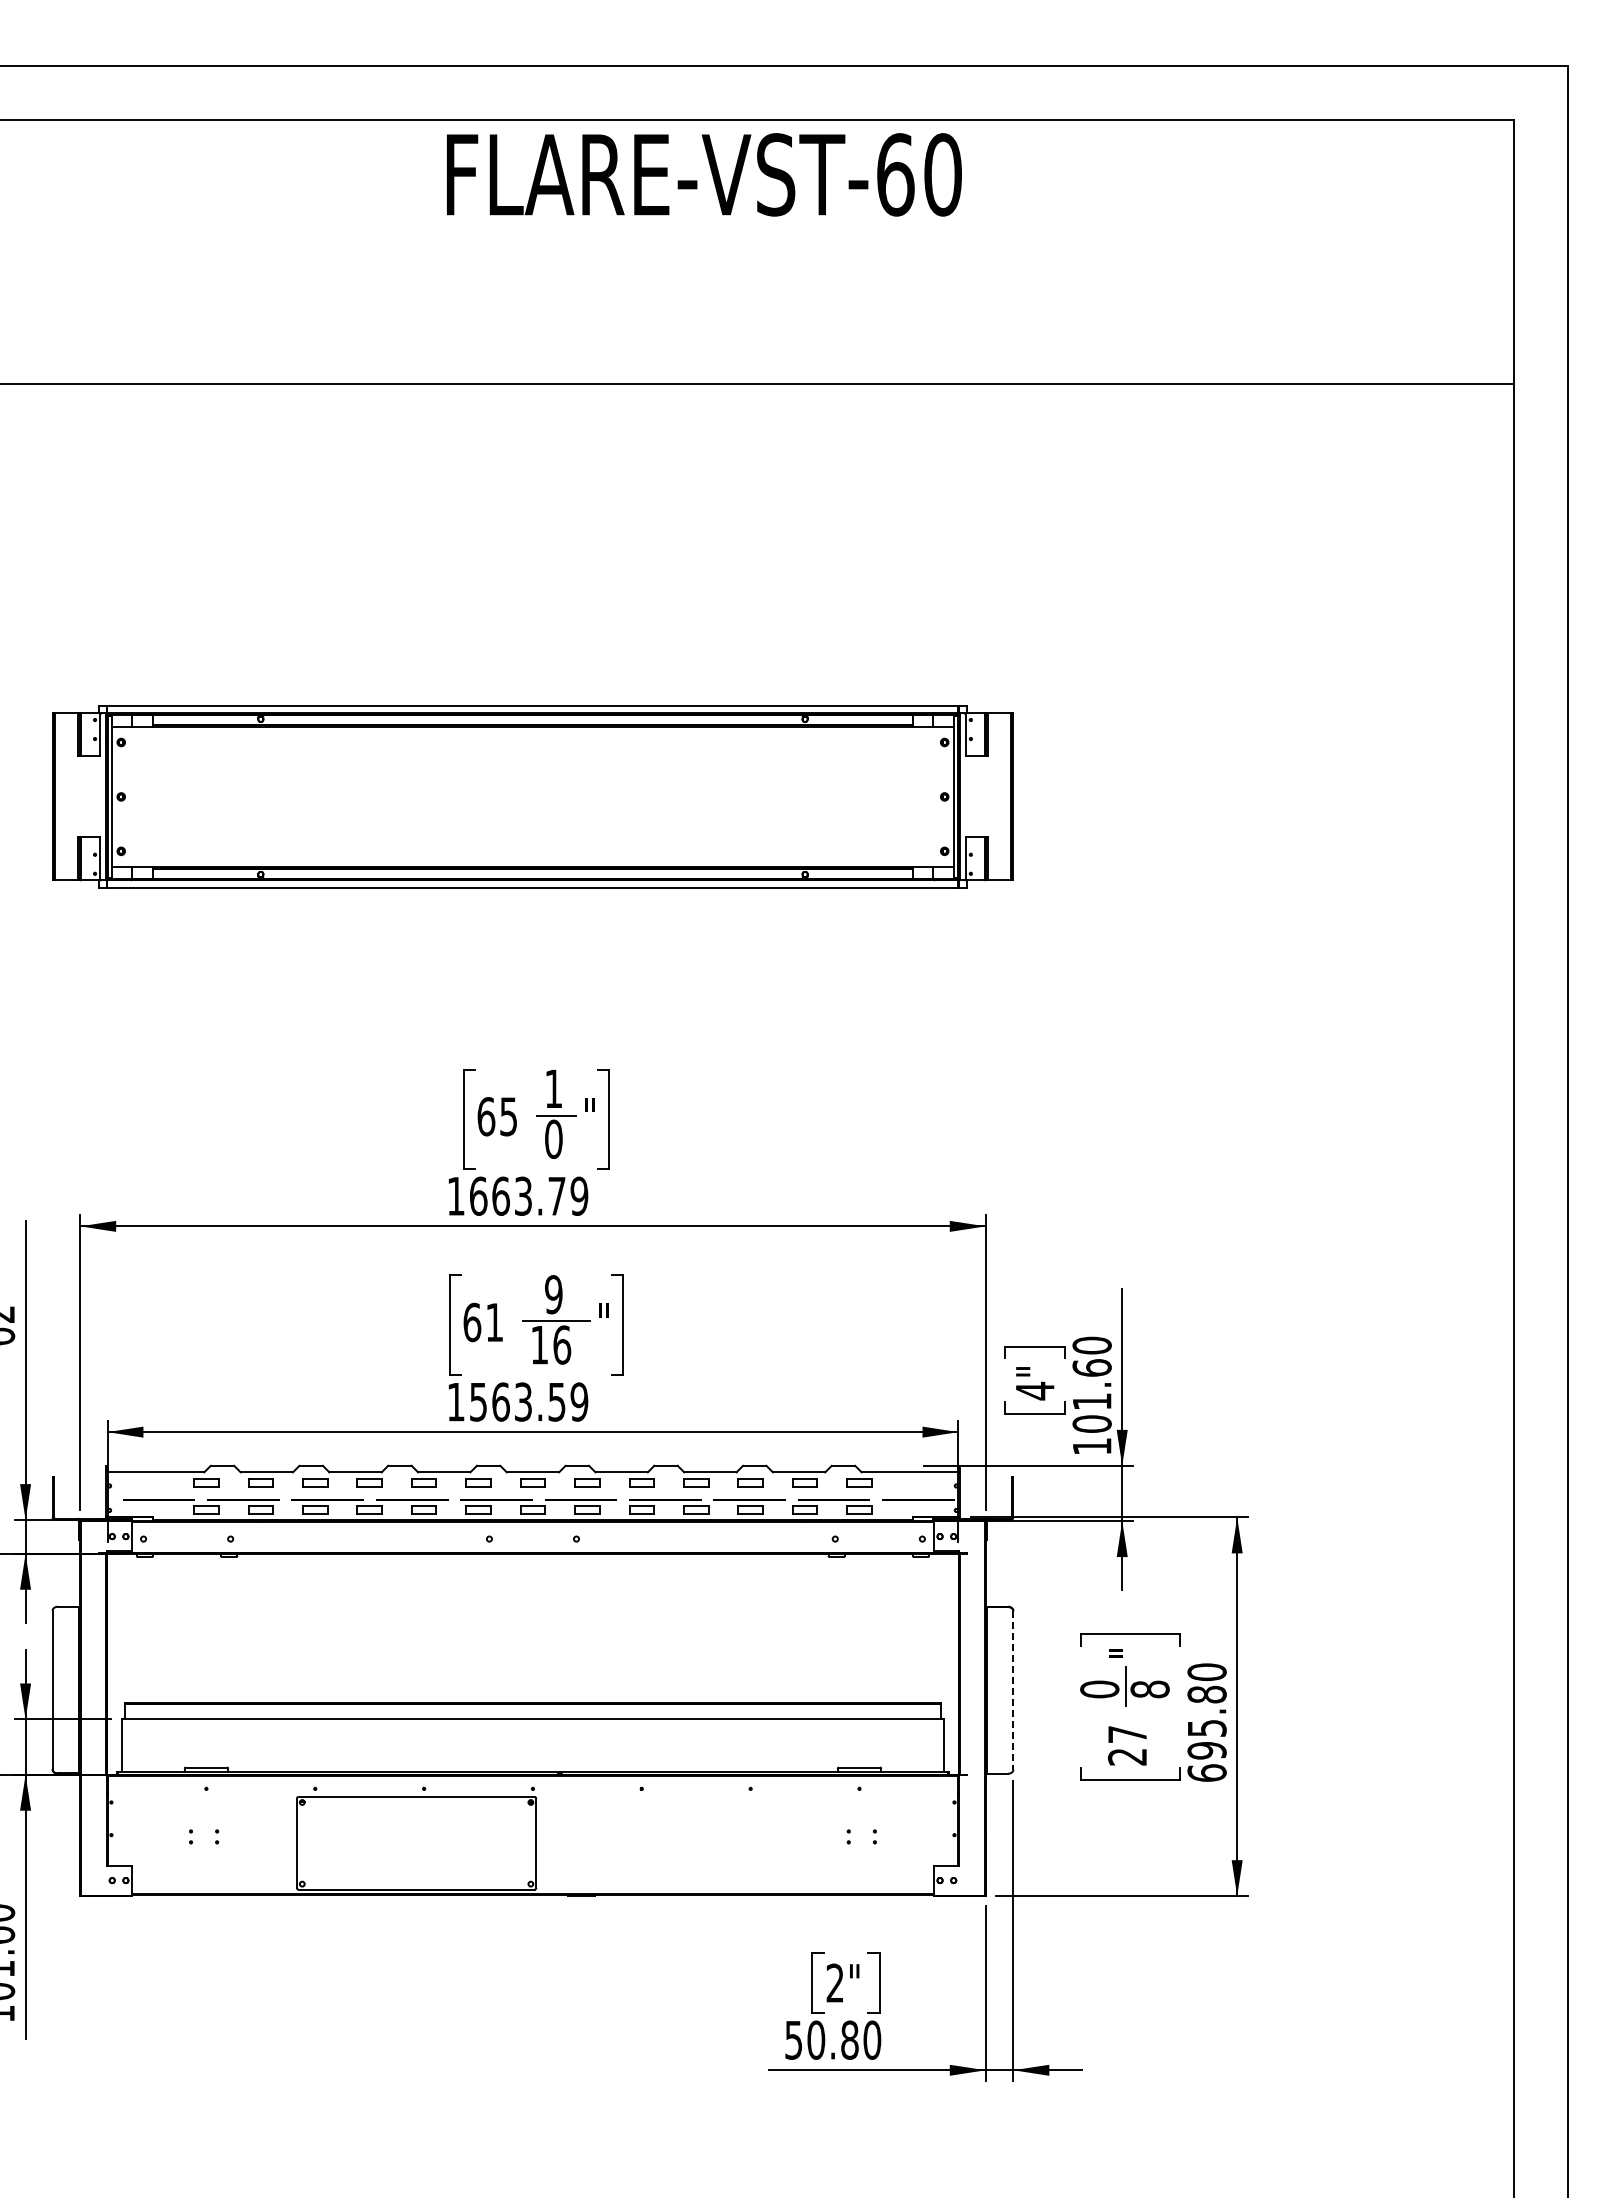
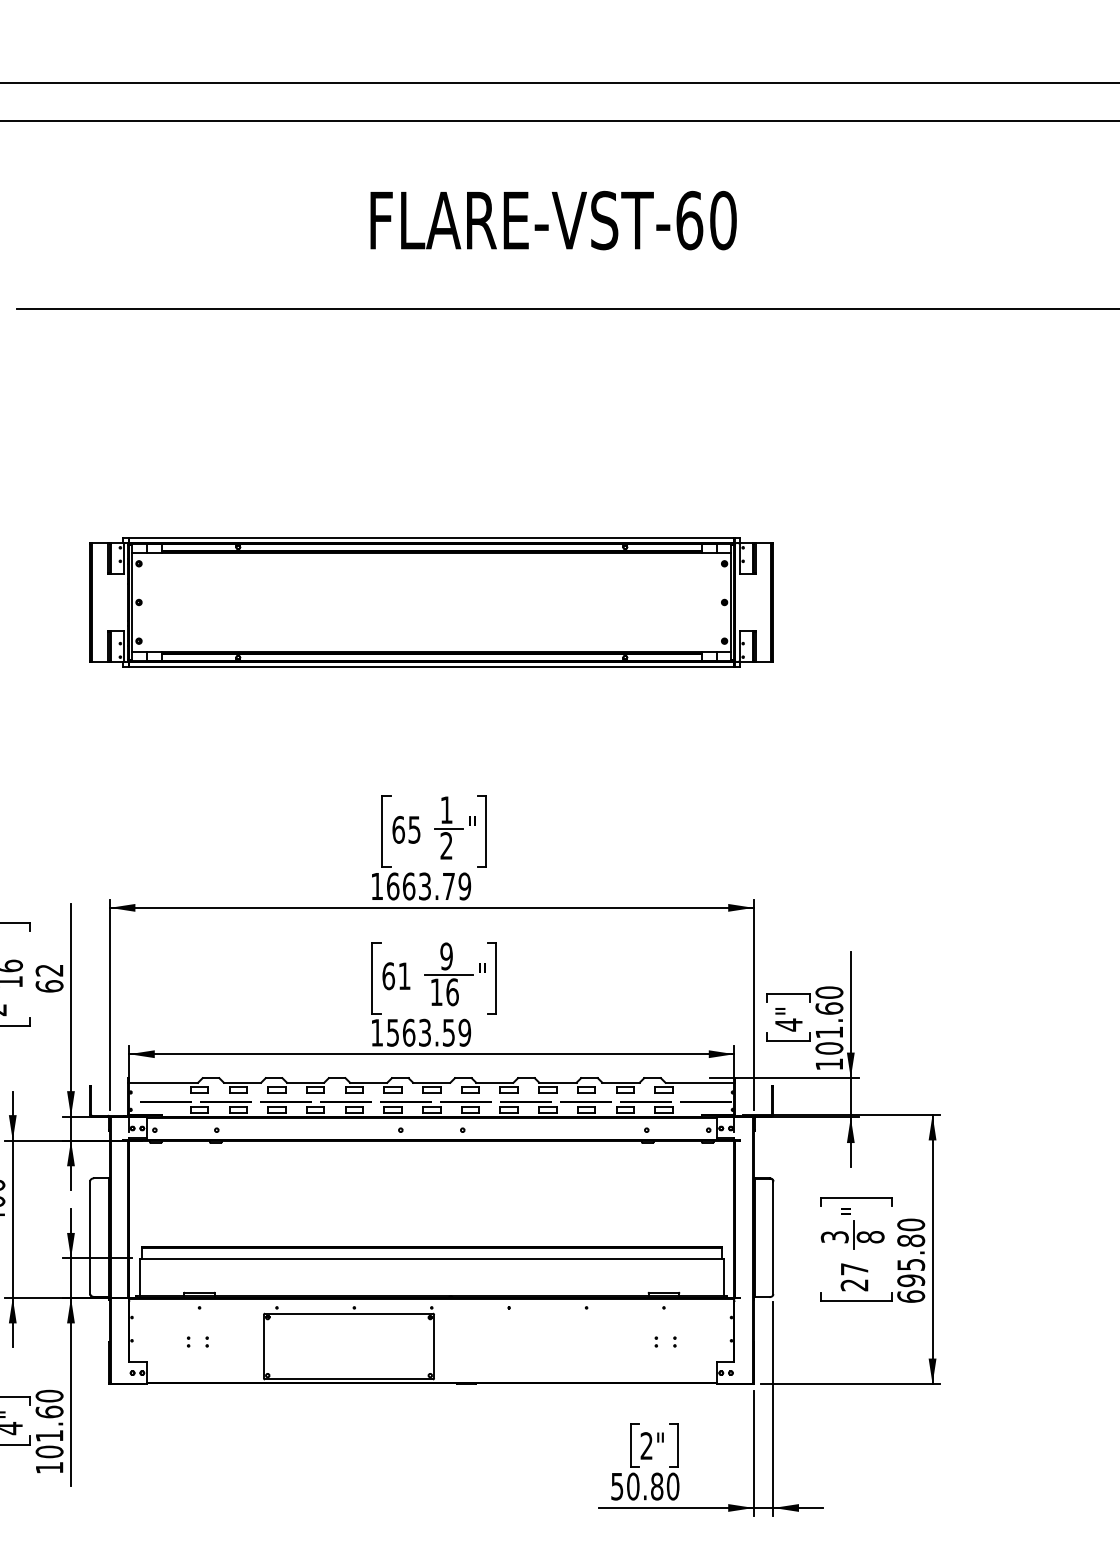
text: (704, 174) -> (553, 220), moved
text: (553, 1138) -> (446, 845), 0 -> 2
text: (1099, 1689) -> (834, 1237), 0 -> 3
line: (1013, 1690) -> (773, 1237), dashed -> solid

